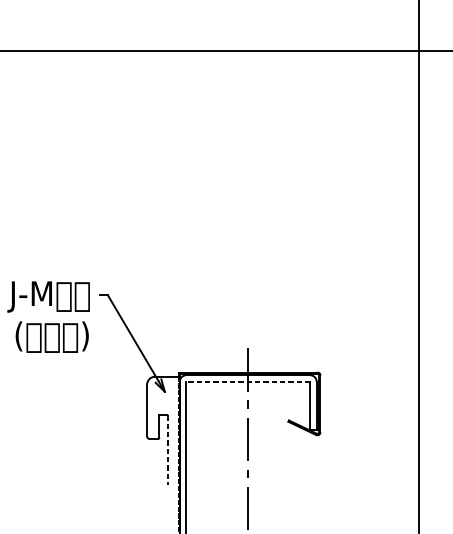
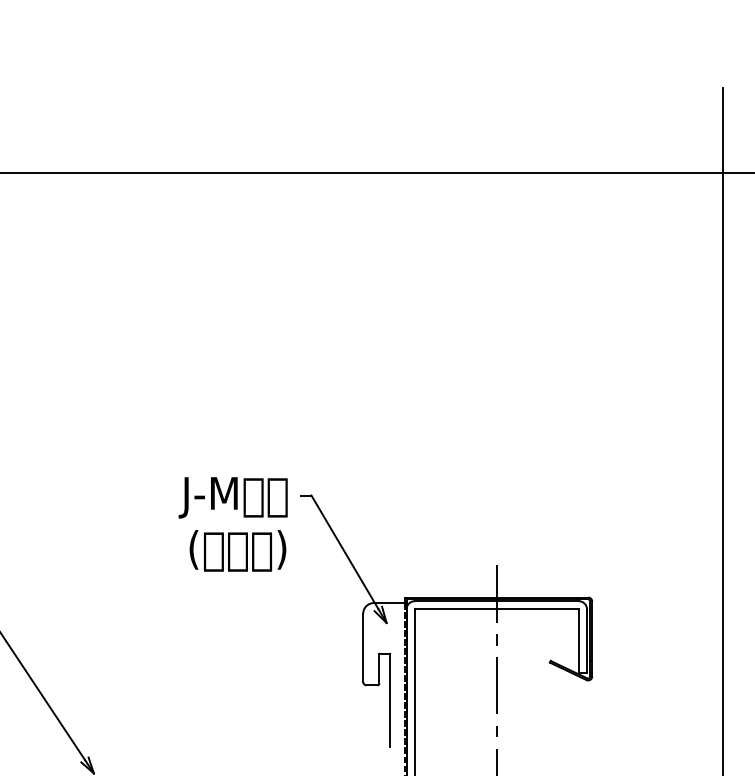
line: (248, 381) -> (496, 609), dashed -> solid
line: (167, 451) -> (390, 701), dashed -> solid

